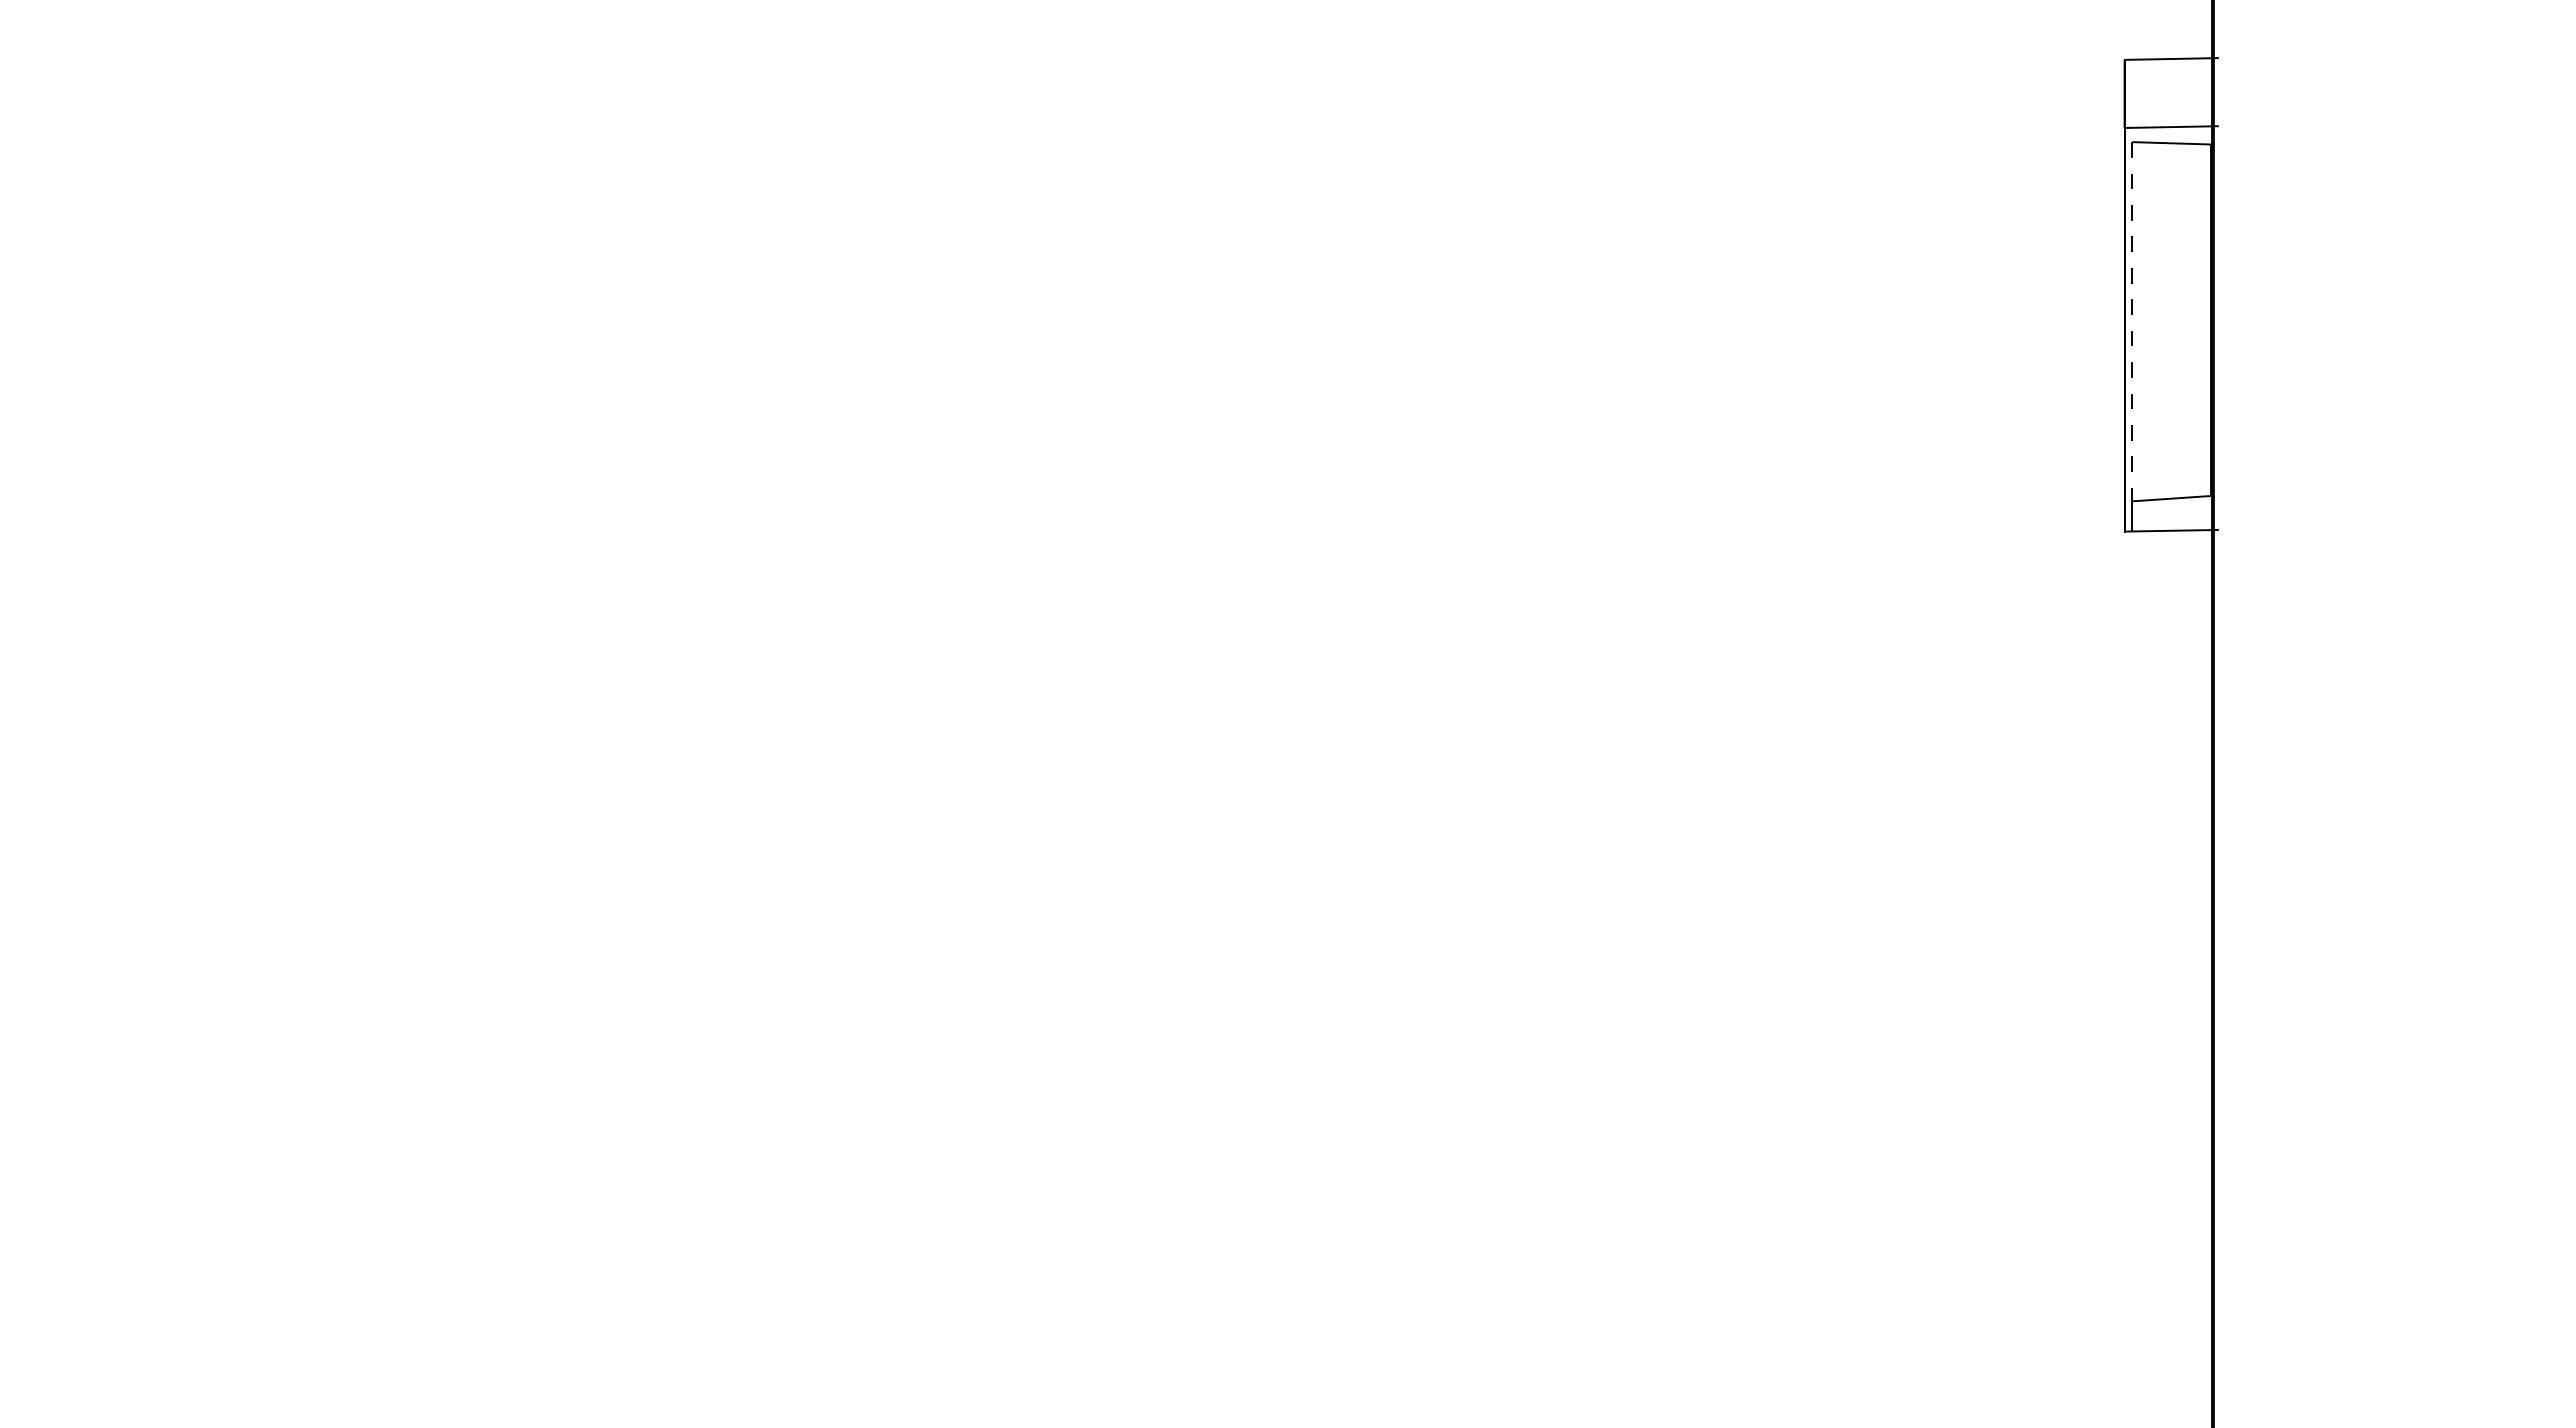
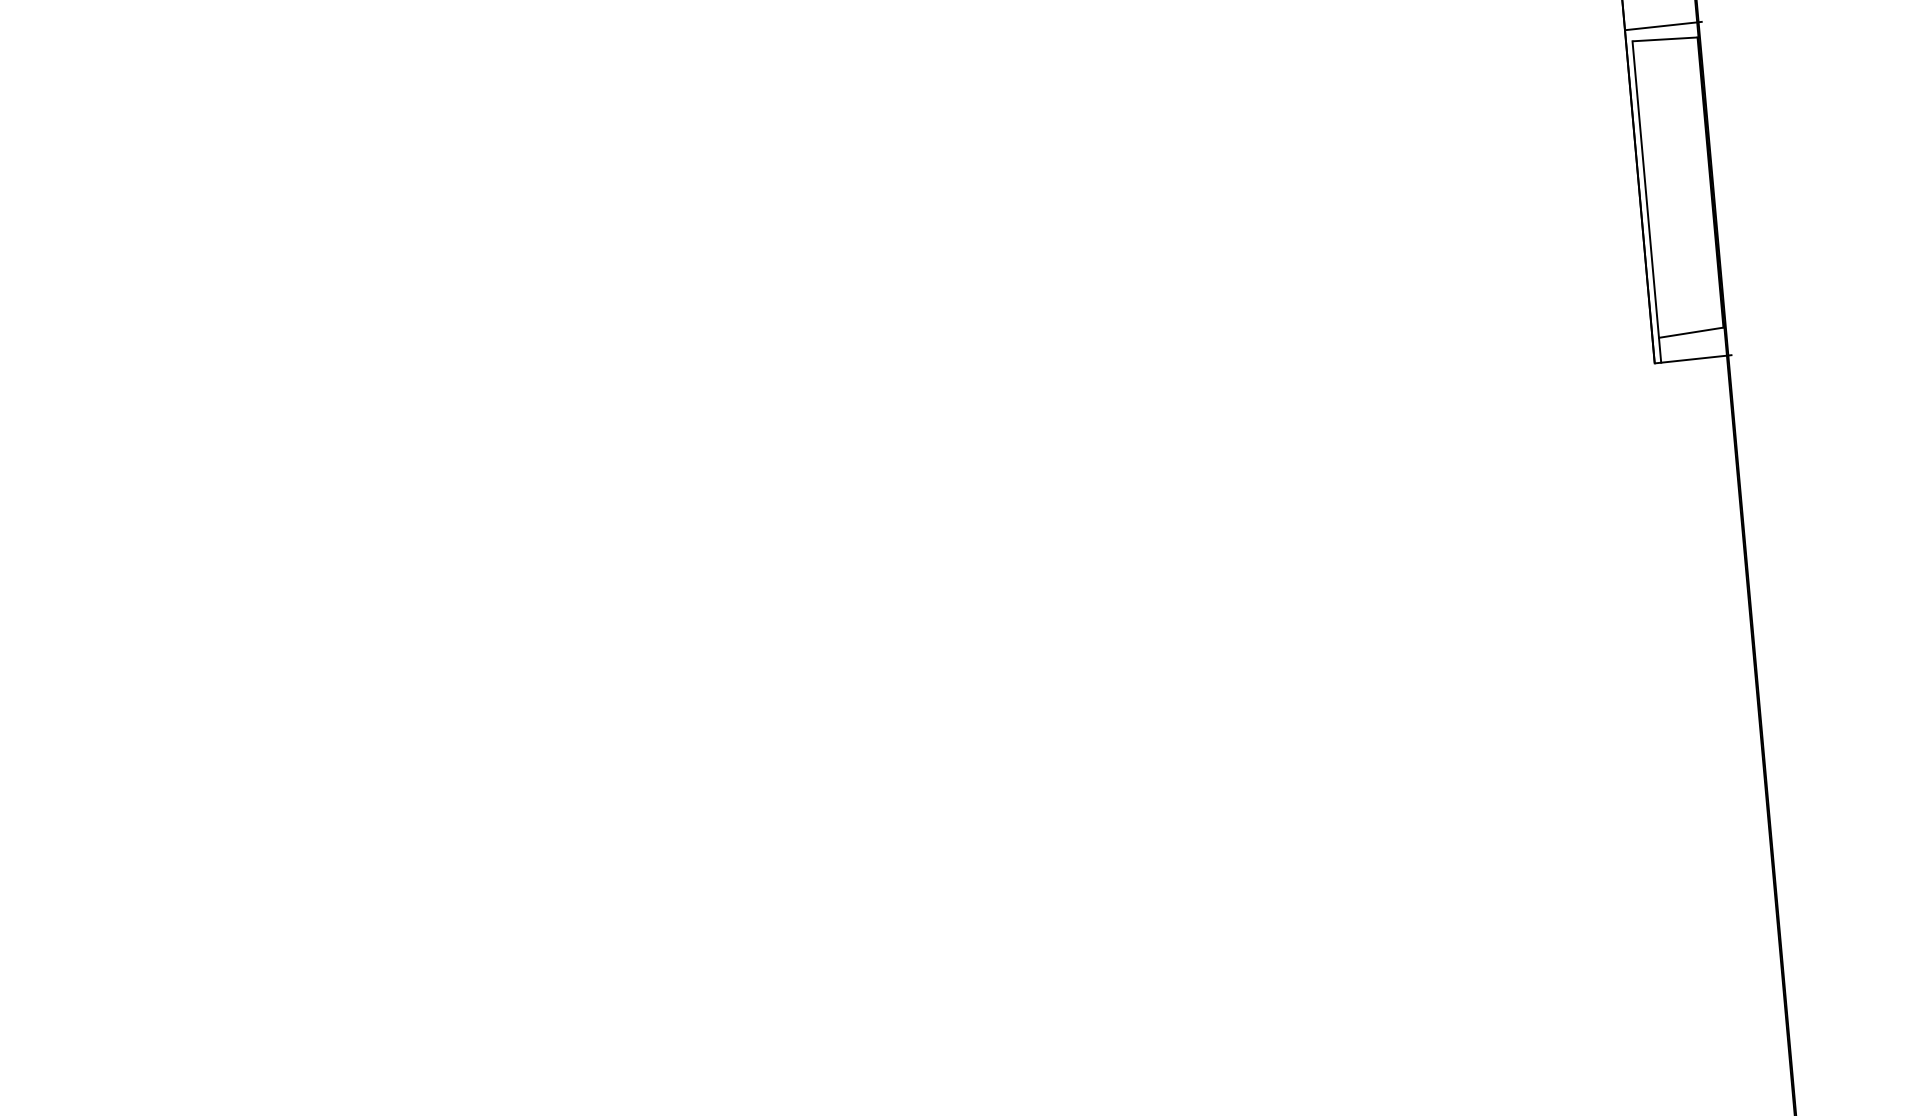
line: (2132, 321) -> (1645, 189), dashed -> solid

